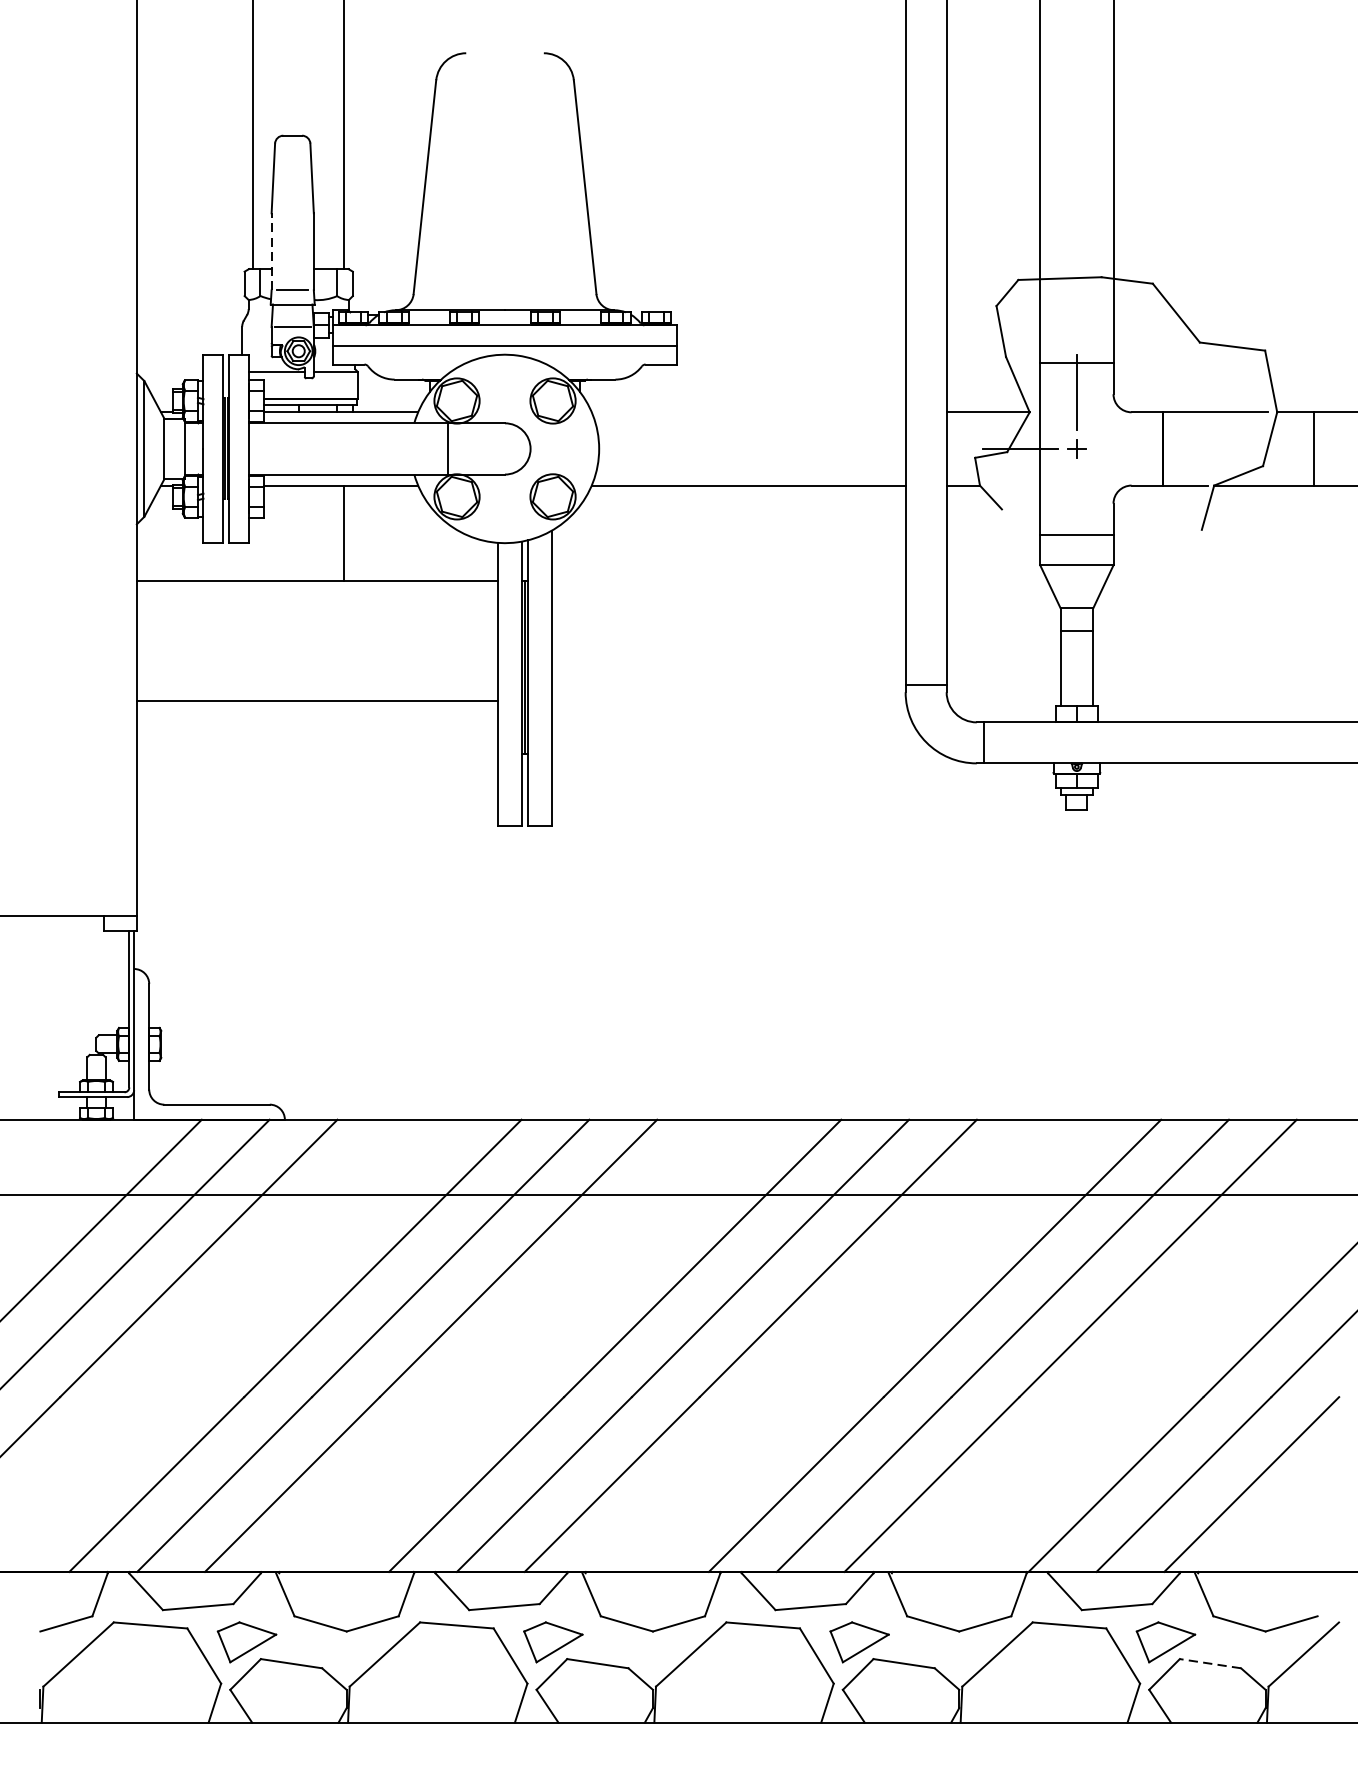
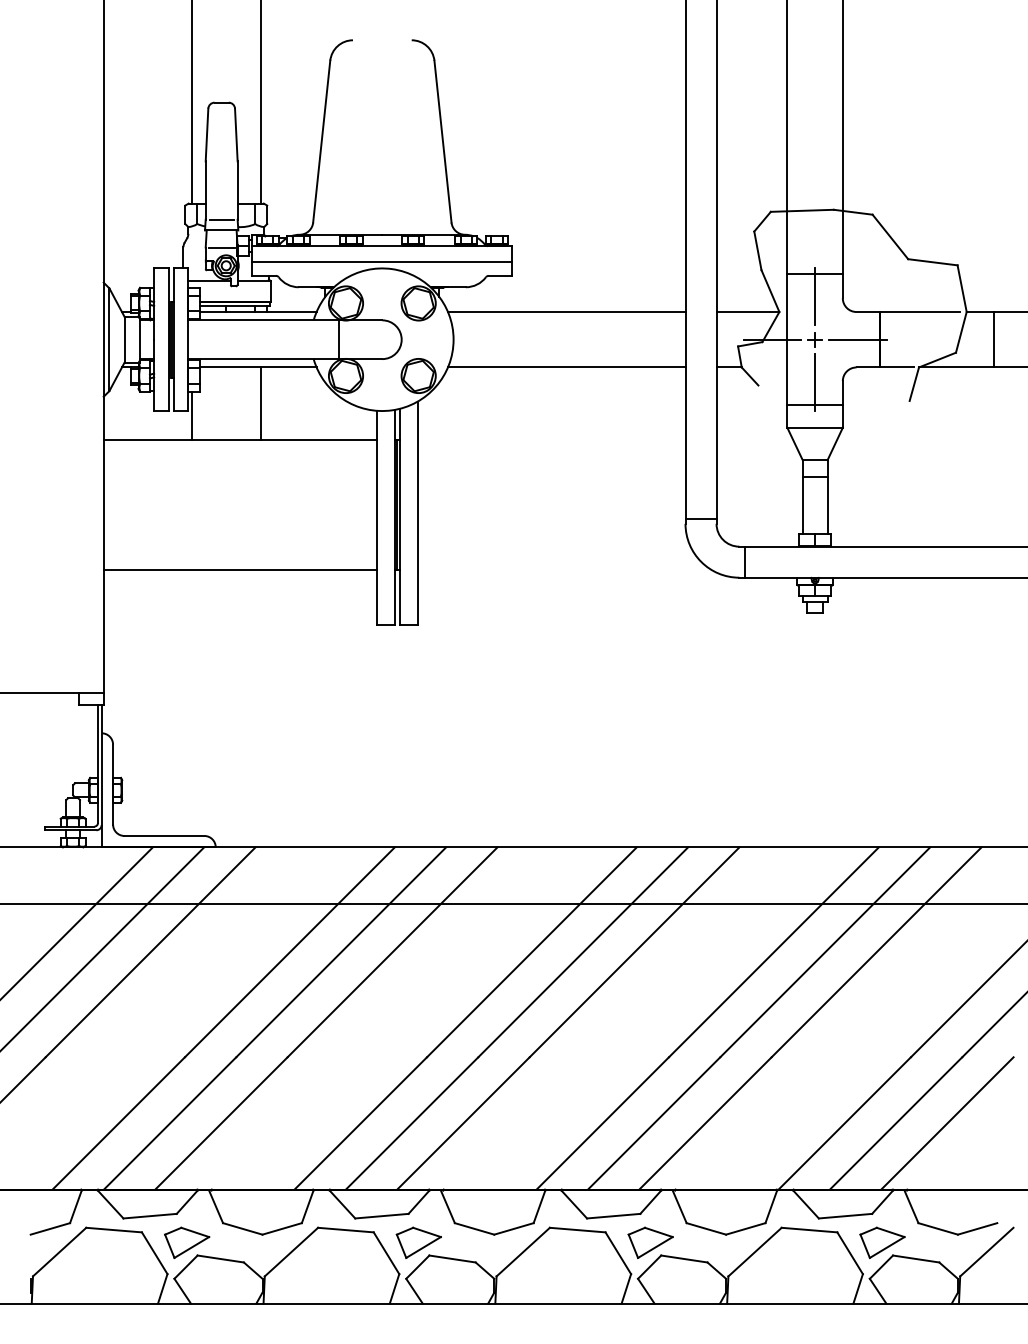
line: (271, 251) -> (205, 190), dashed -> solid
line: (748, 412) -> (566, 312), added
line: (1132, 448) -> (857, 339), added
line: (1077, 505) -> (815, 382), added
line: (252, 549) -> (191, 415), added
line: (316, 701) -> (239, 570), moved
line: (1209, 1663) -> (915, 1258), dashed -> solid

